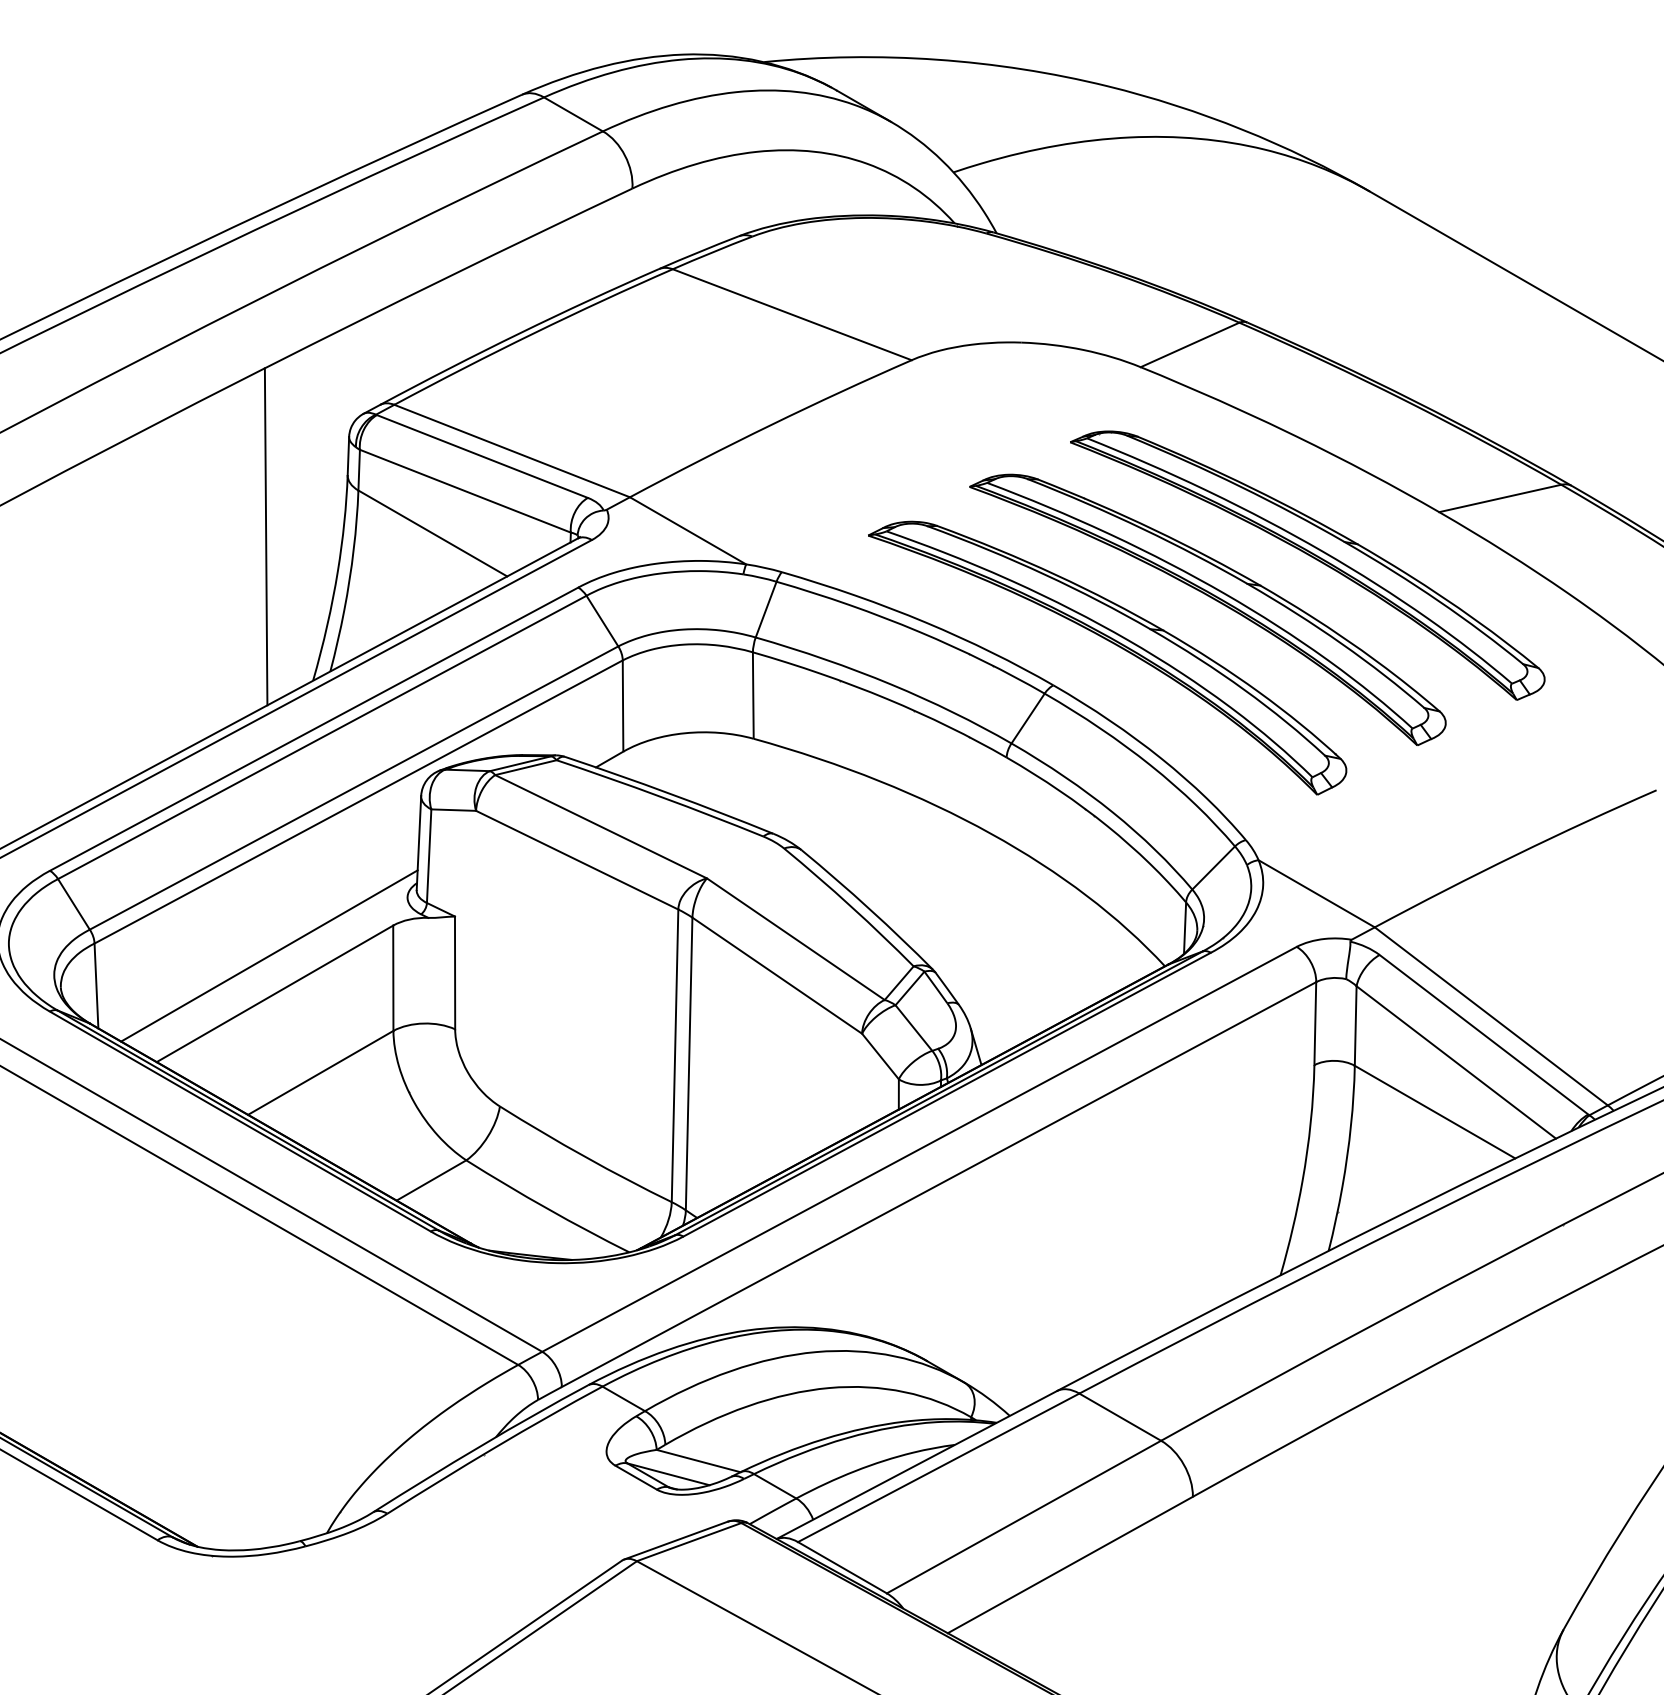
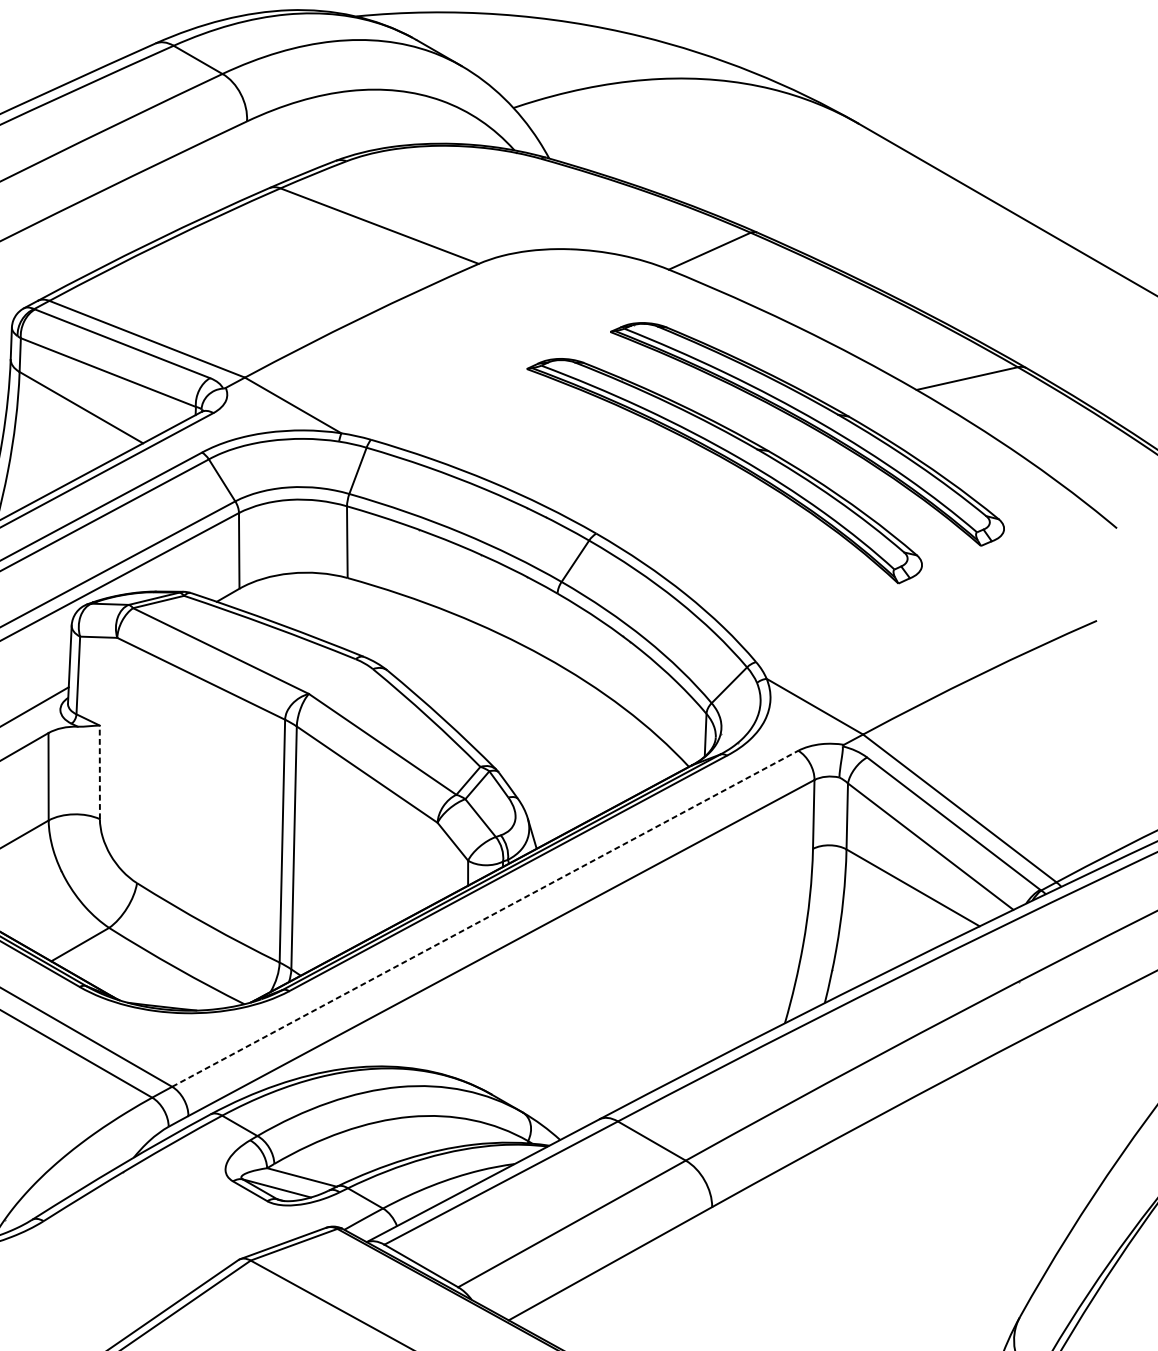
part: (1113, 644) -> (646, 499), removed
line: (455, 972) -> (100, 772), solid -> dashed
line: (919, 1149) -> (485, 918), solid -> dashed

